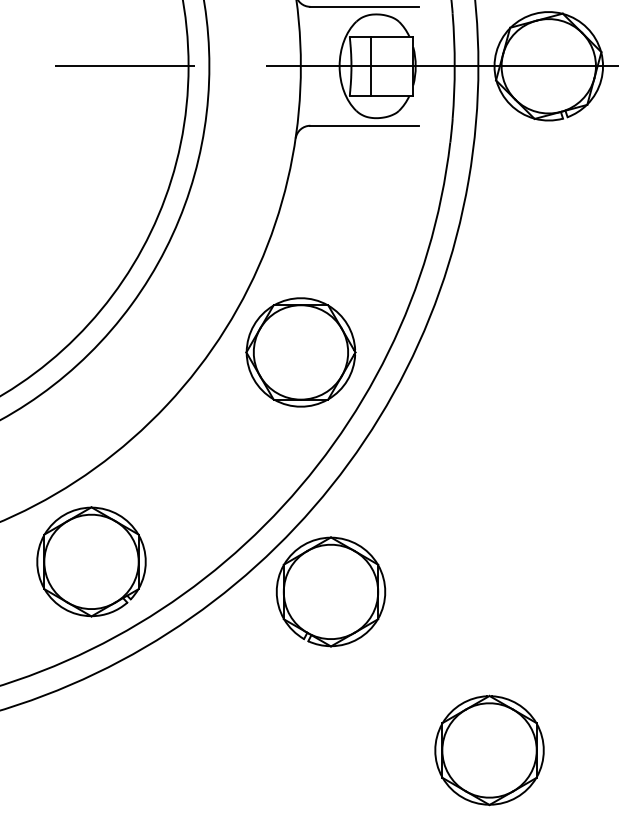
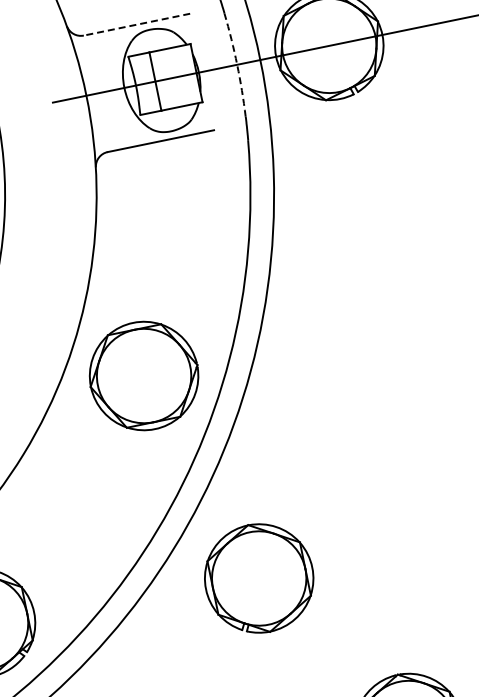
line: (364, 6) -> (136, 24), solid -> dashed
arc: (454, 66) -> (236, 65), solid -> dashed
part: (330, 591) -> (258, 578), moved

